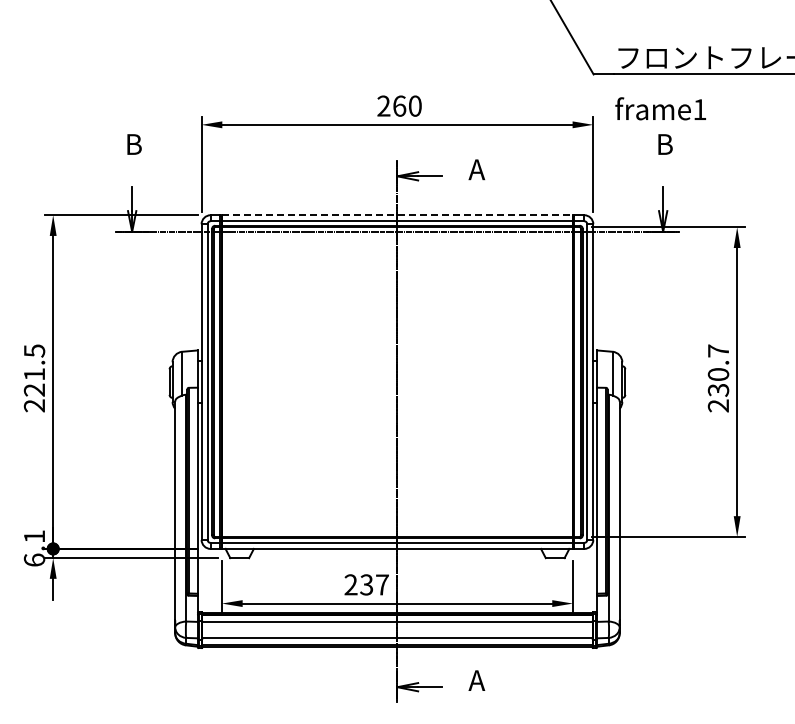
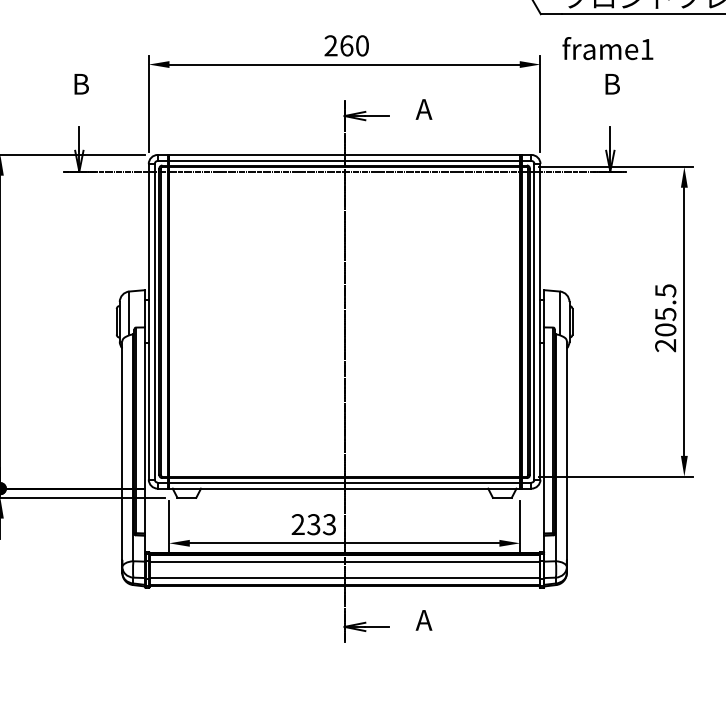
line: (397, 215) -> (344, 155), dashed -> solid
text: (718, 370) -> (665, 310), 230.7 -> 205.5
text: (381, 584) -> (328, 524), 237 -> 233

